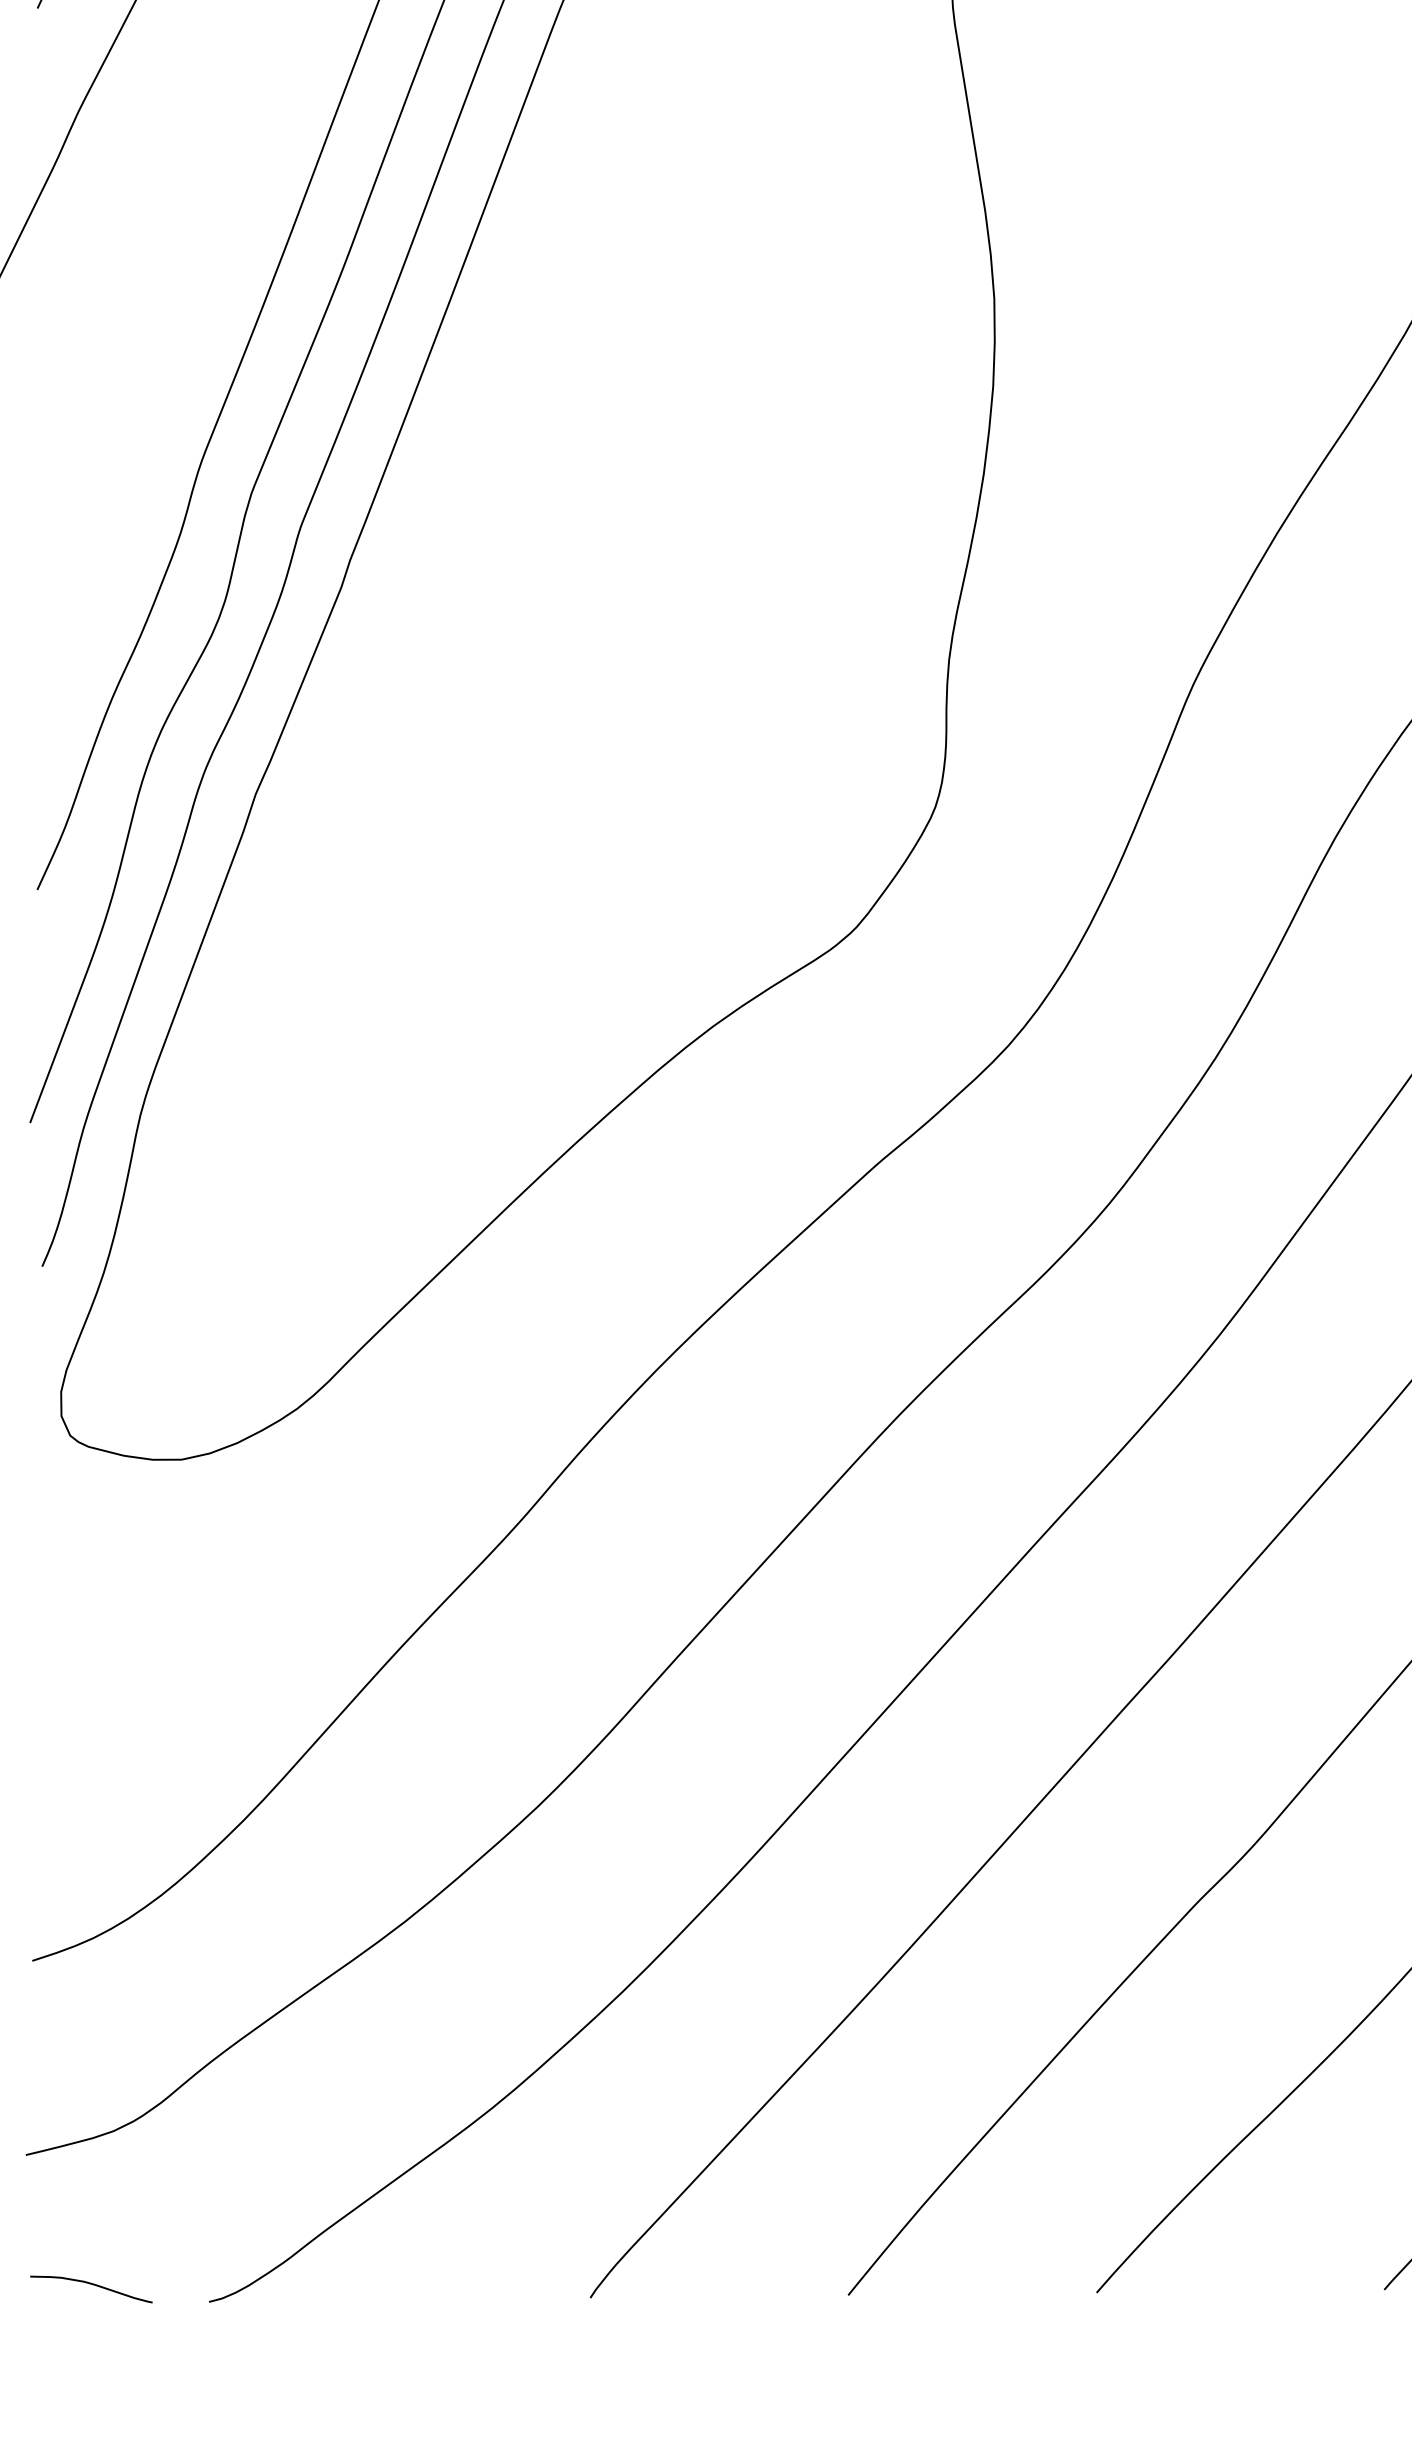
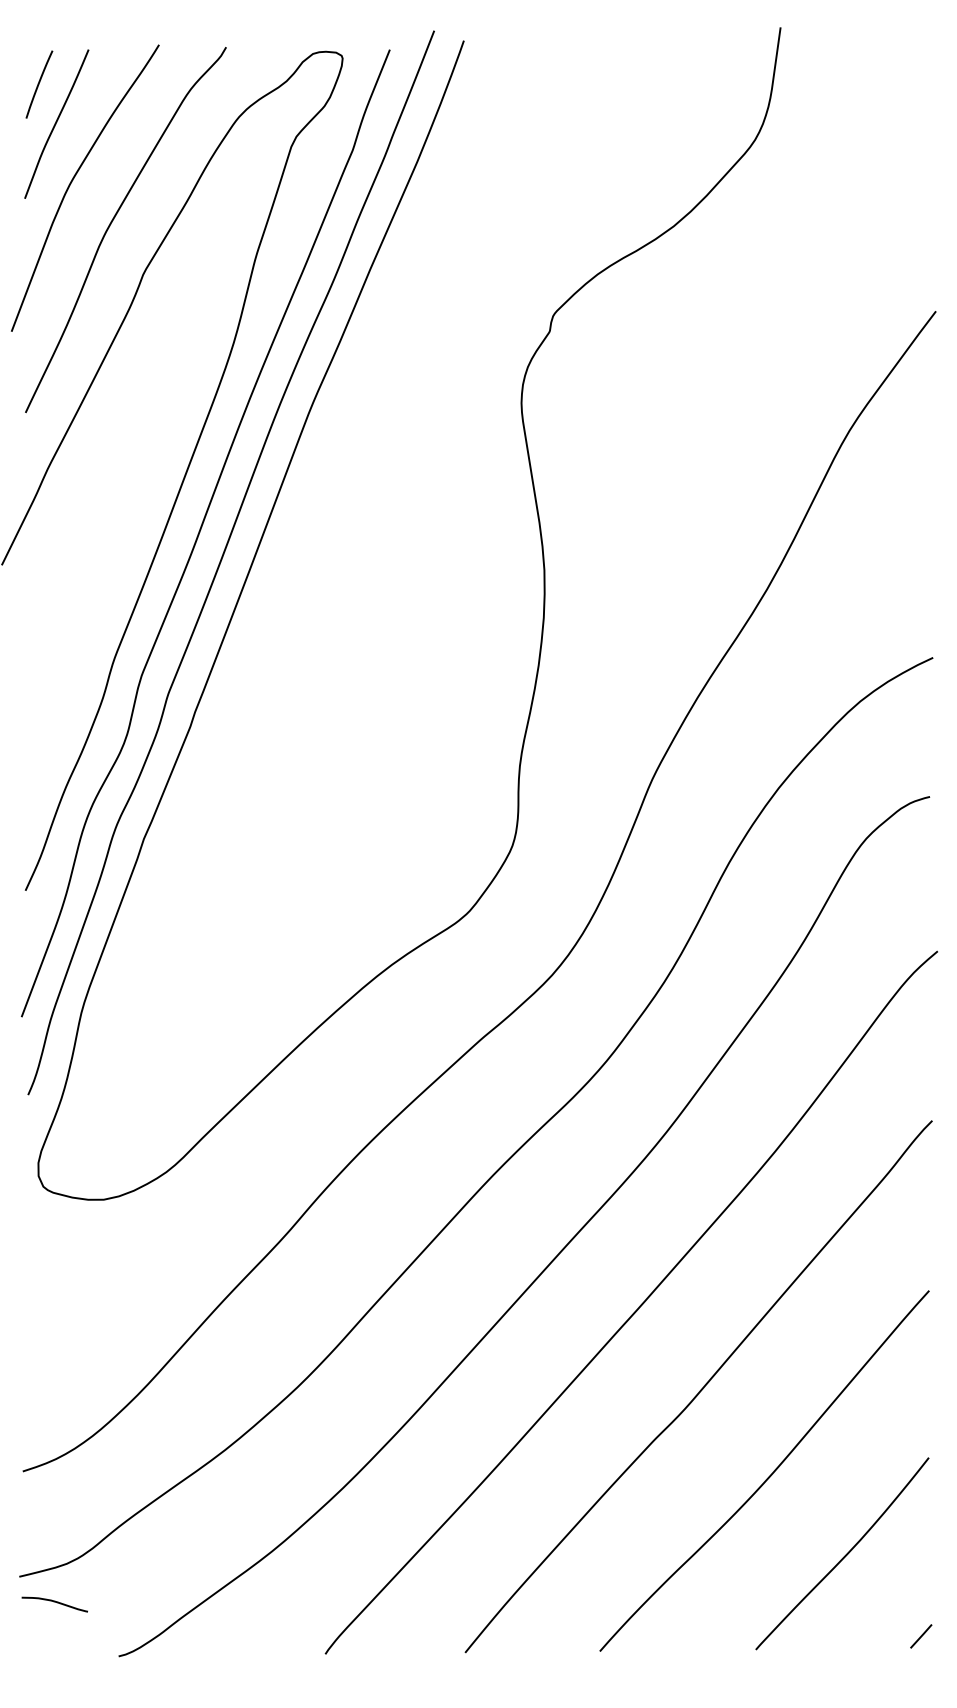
curve: (90, 2285) -> (54, 1602), moved

